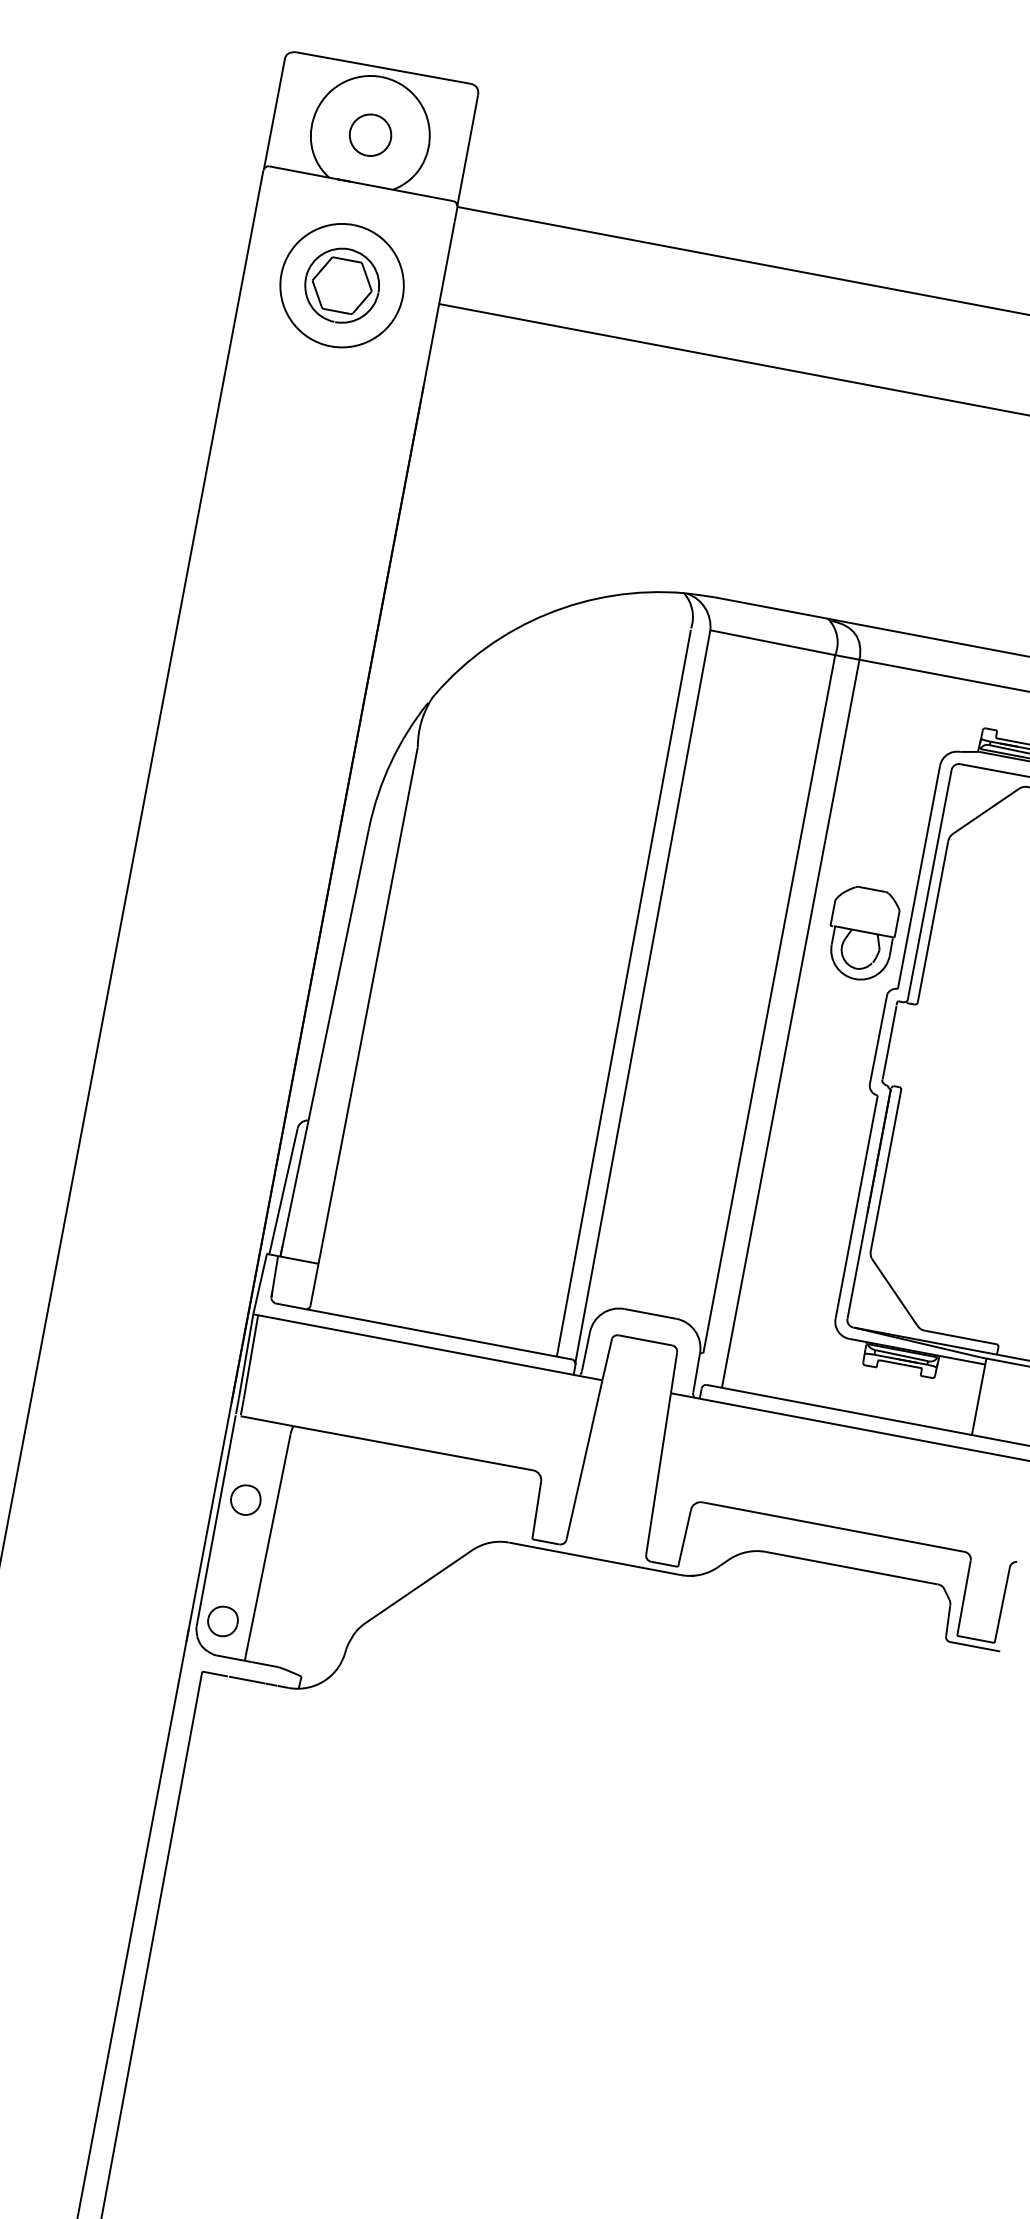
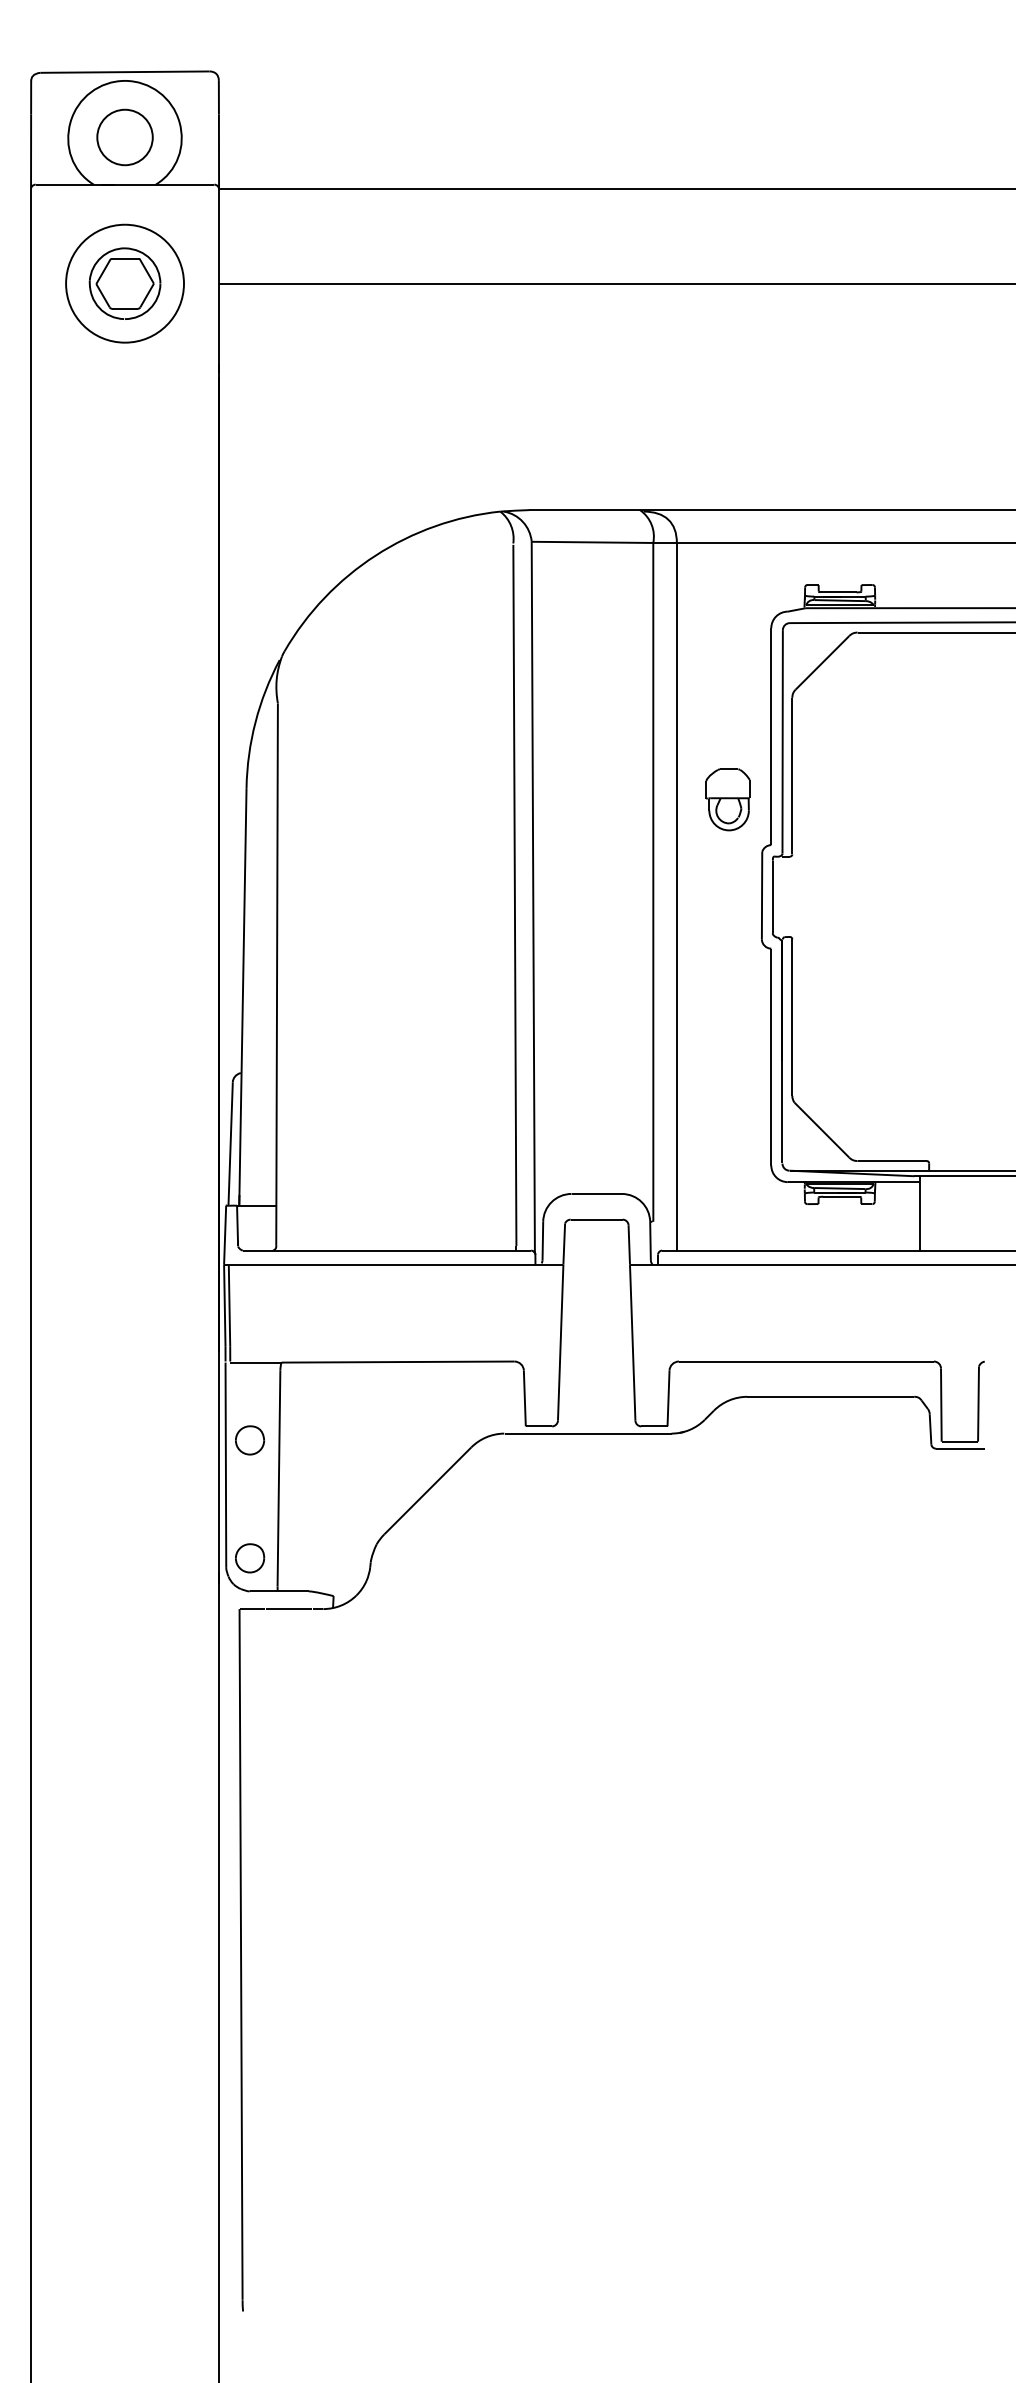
part: (369, 135) -> (124, 137), size x1.4
part: (861, 933) -> (727, 799), size x0.7

